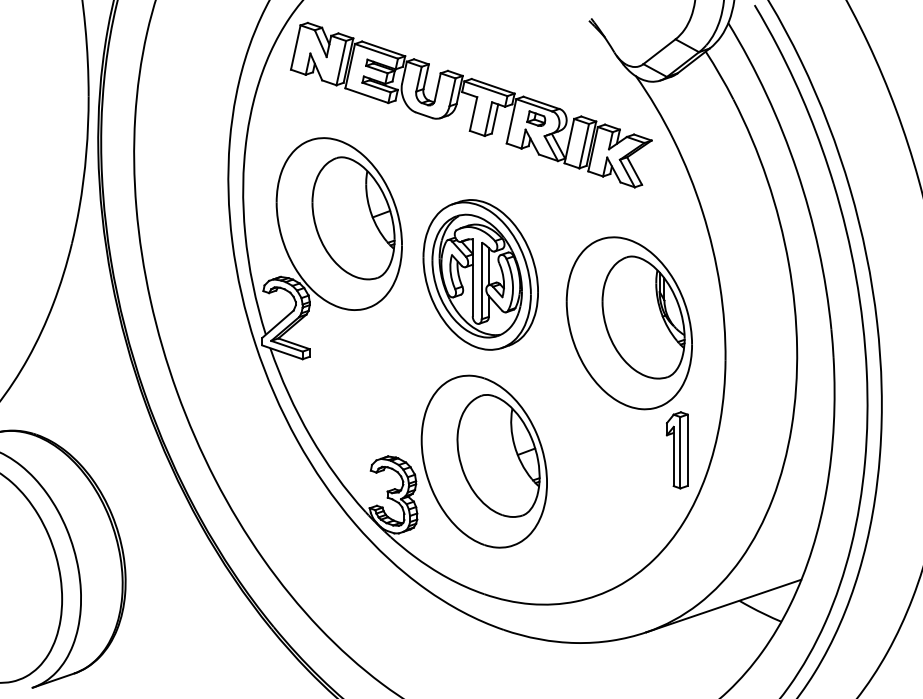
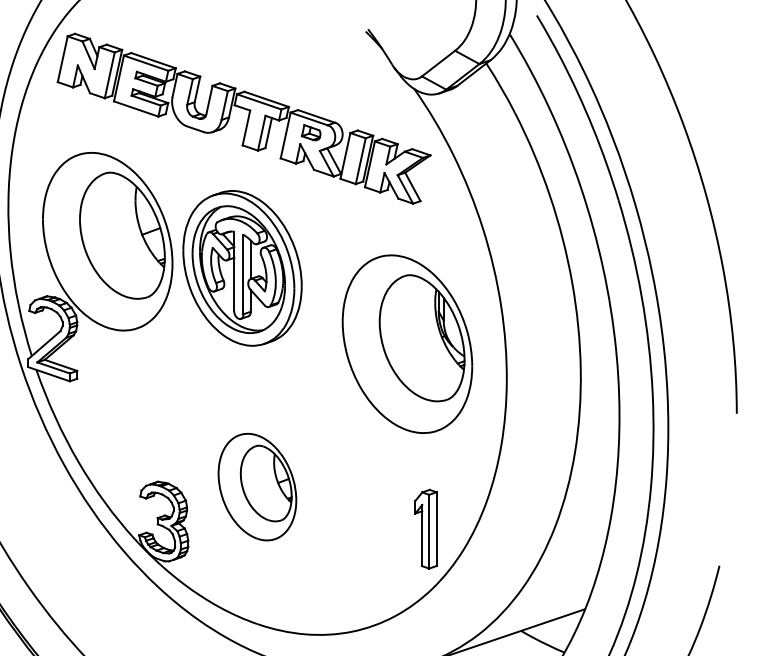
part: (480, 274) -> (242, 267), moved
part: (676, 450) -> (425, 529), moved
part: (483, 461) -> (256, 487), size x0.6

